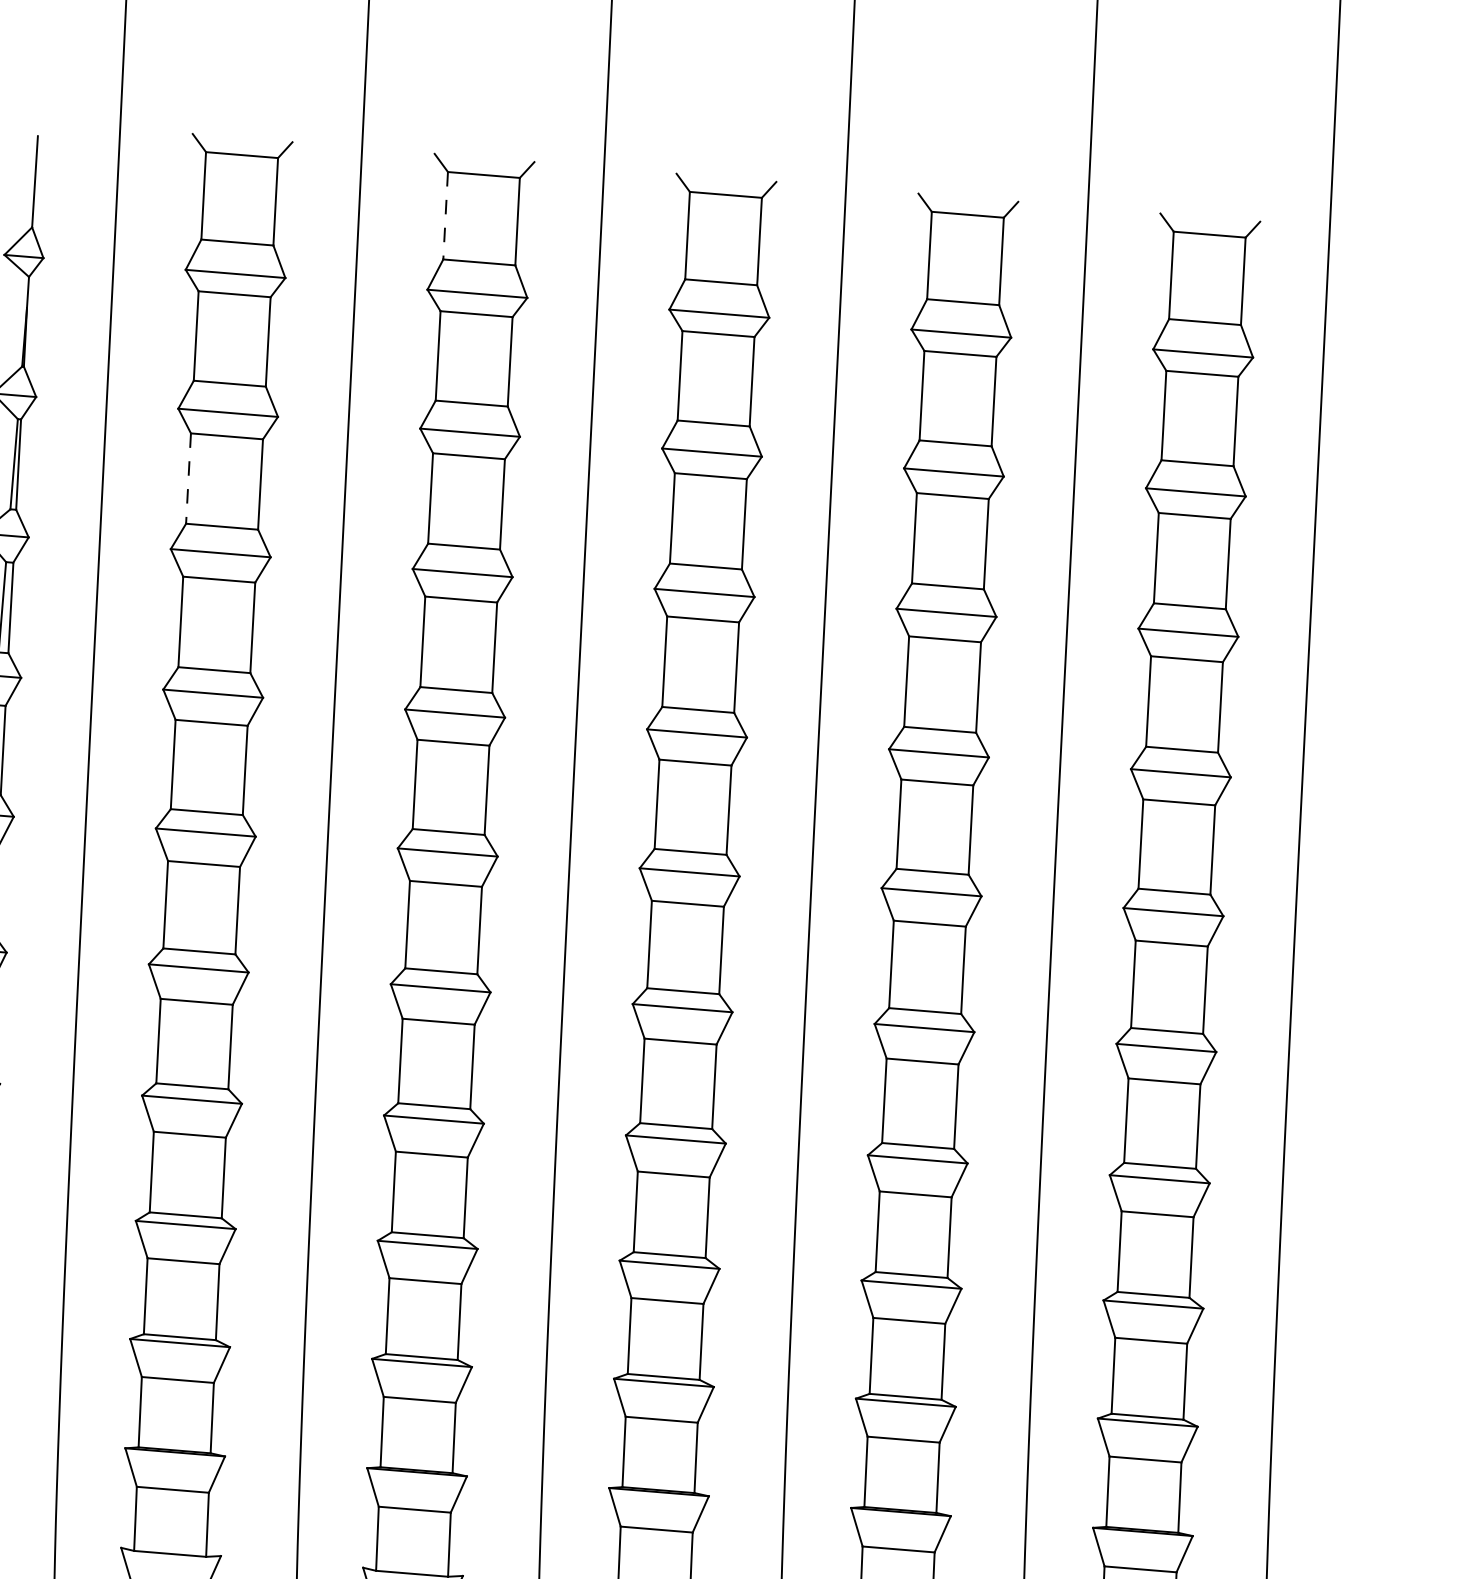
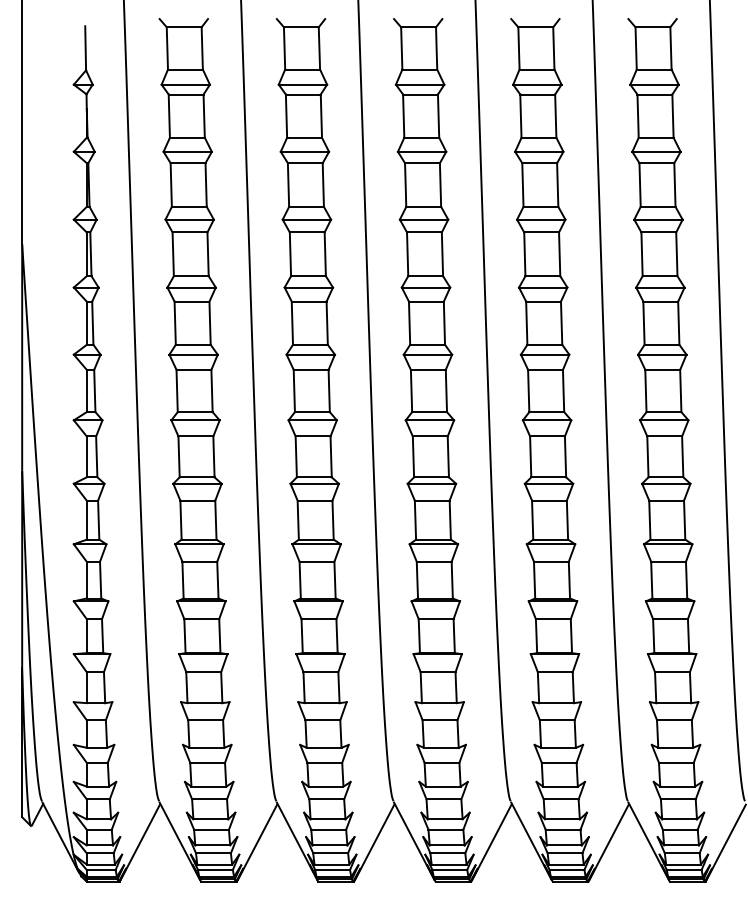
line: (445, 215) -> (284, 48), dashed -> solid
line: (188, 479) -> (171, 185), dashed -> solid

